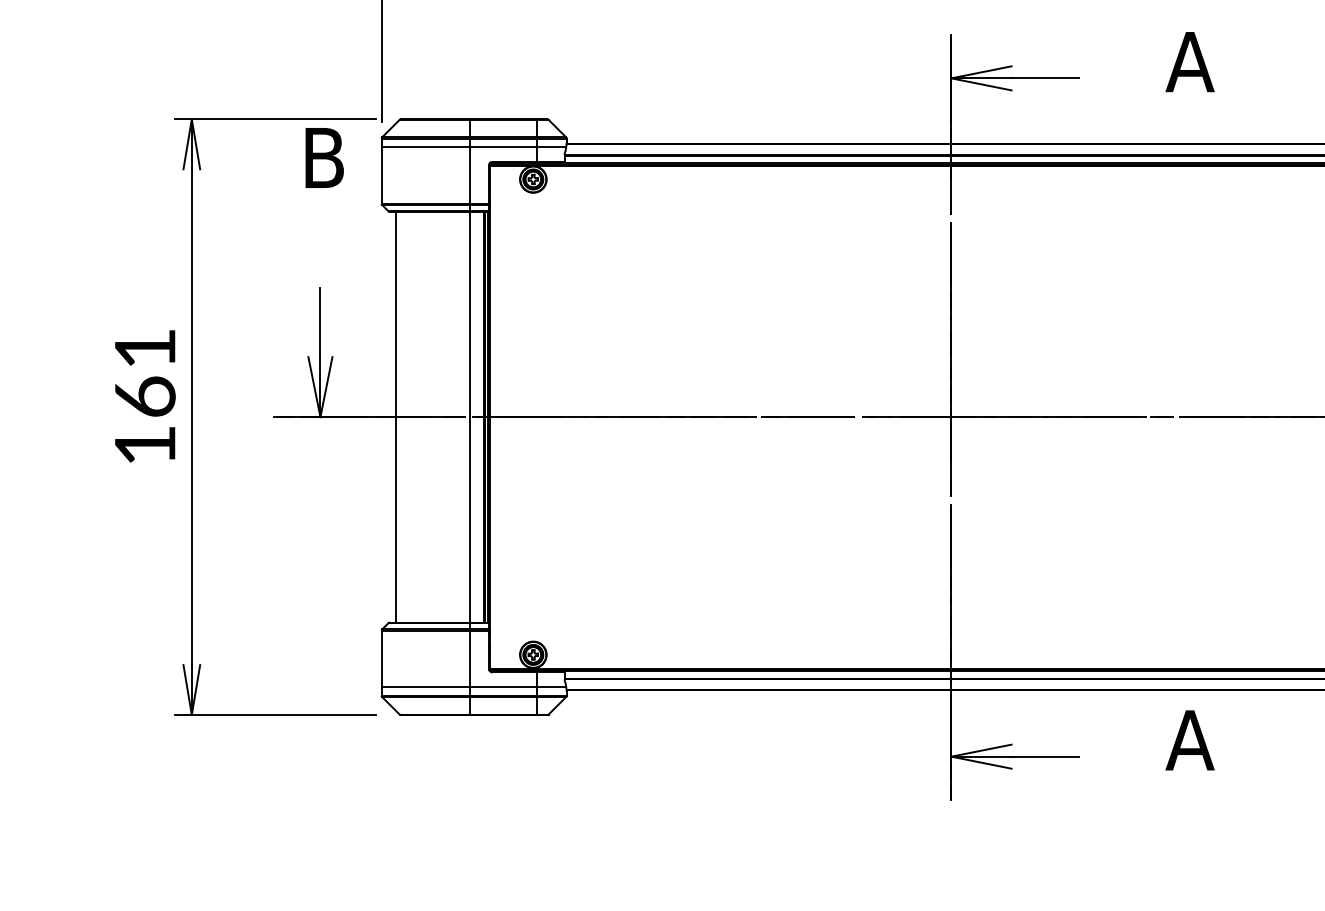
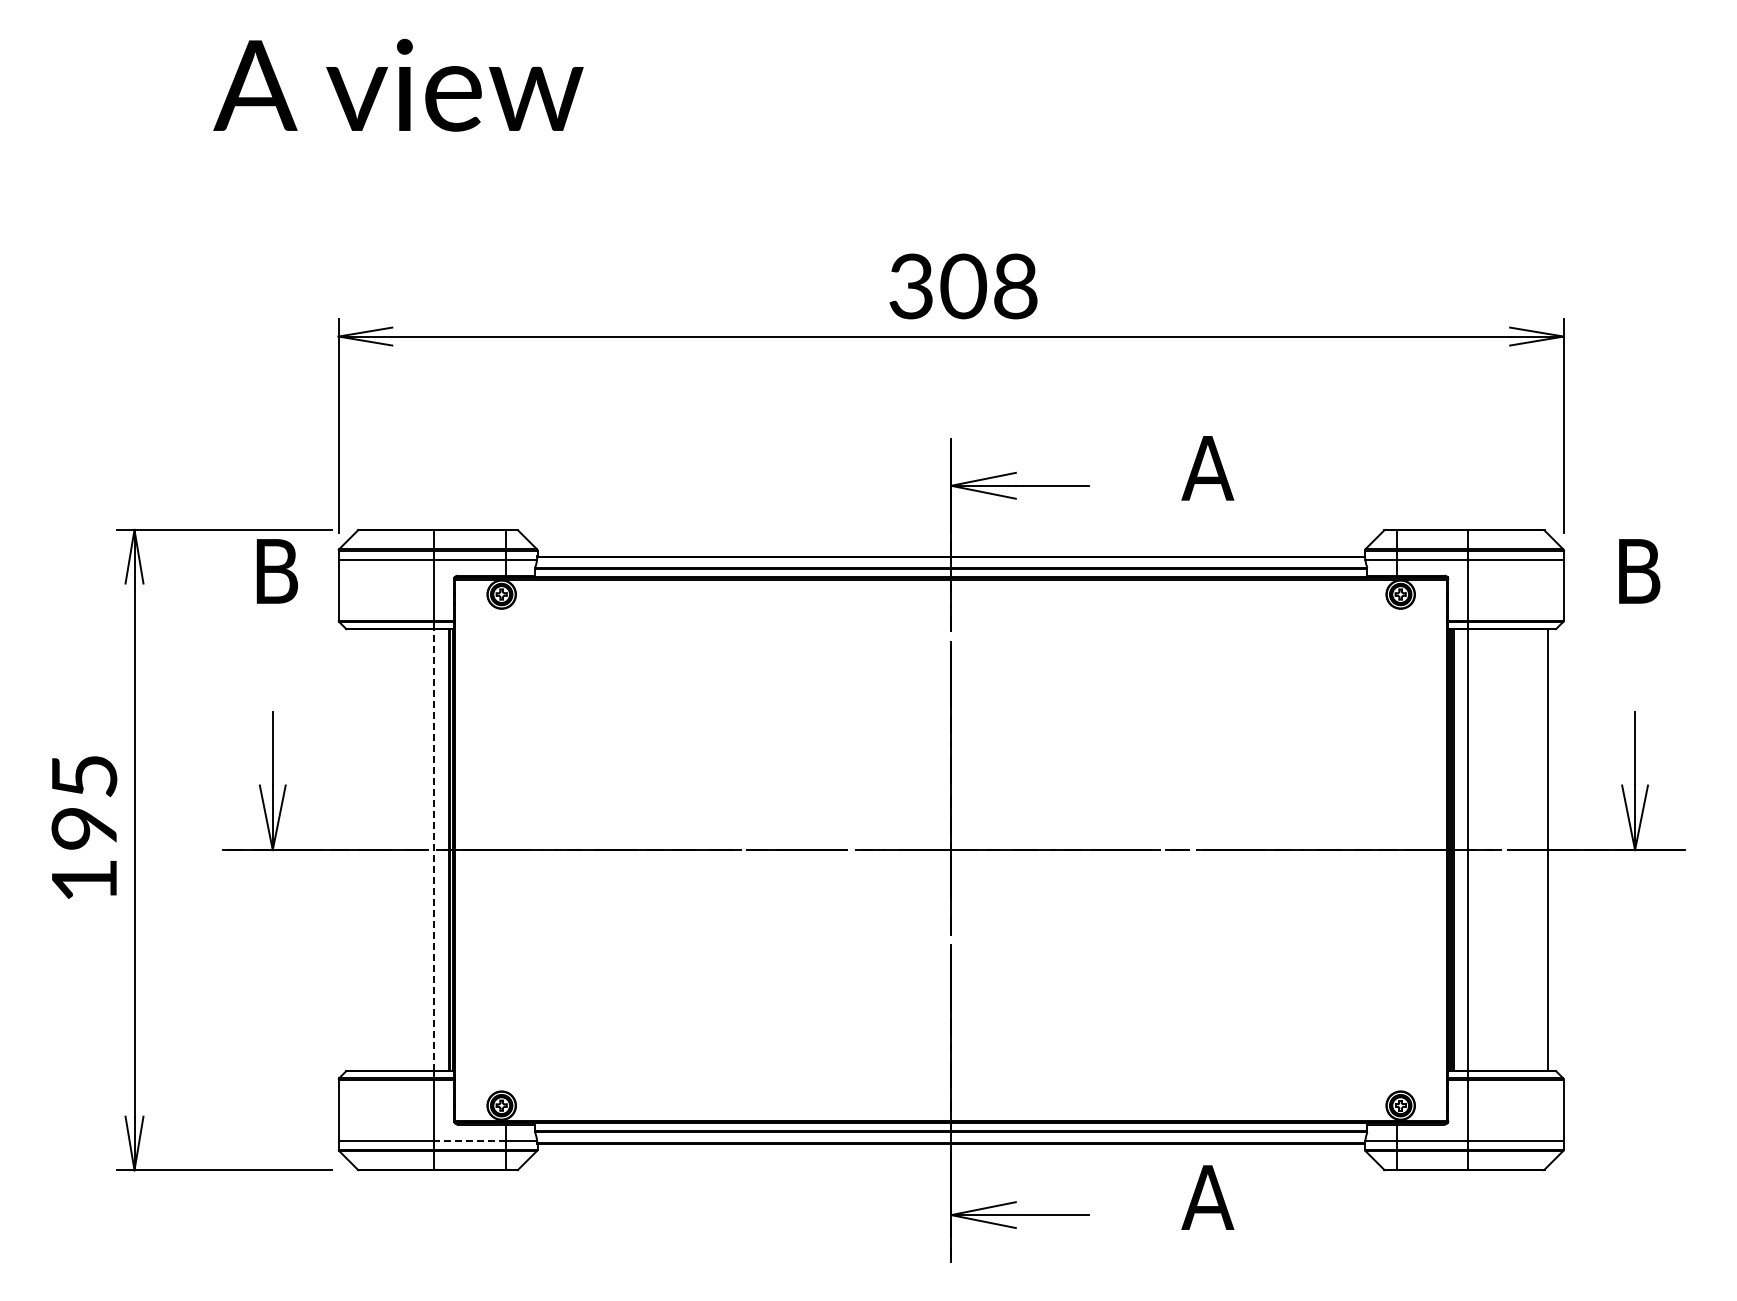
text: (145, 372) -> (84, 802), 161 -> 195
line: (396, 416) -> (354, 849), removed
line: (470, 417) -> (434, 850), solid -> dashed
line: (503, 687) -> (469, 1140), solid -> dashed

